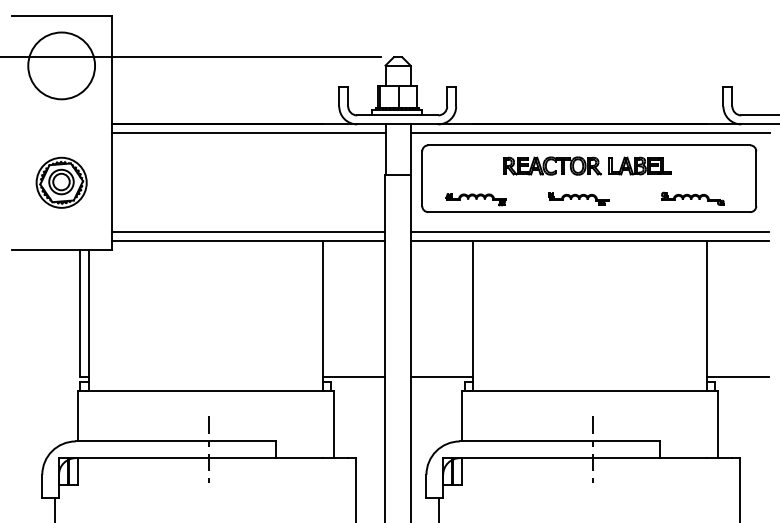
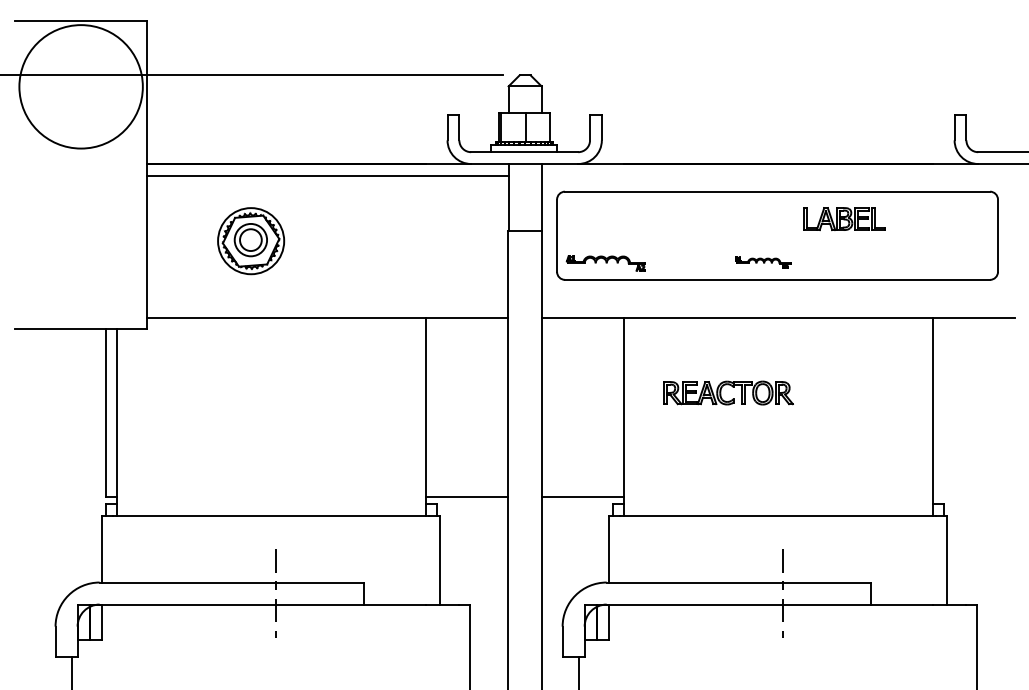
circle: (61, 65) -> (81, 86), size x1.4
line: (590, 133) -> (778, 175), removed
part: (555, 161) -> (732, 387), moved
part: (61, 183) -> (251, 241), moved
part: (578, 198) -> (763, 262), size x0.7
part: (692, 198) -> (913, 262), removed
part: (475, 199) -> (605, 263), moved
line: (248, 232) -> (327, 306), removed
line: (590, 232) -> (778, 306), removed
line: (737, 377) -> (973, 497), removed

